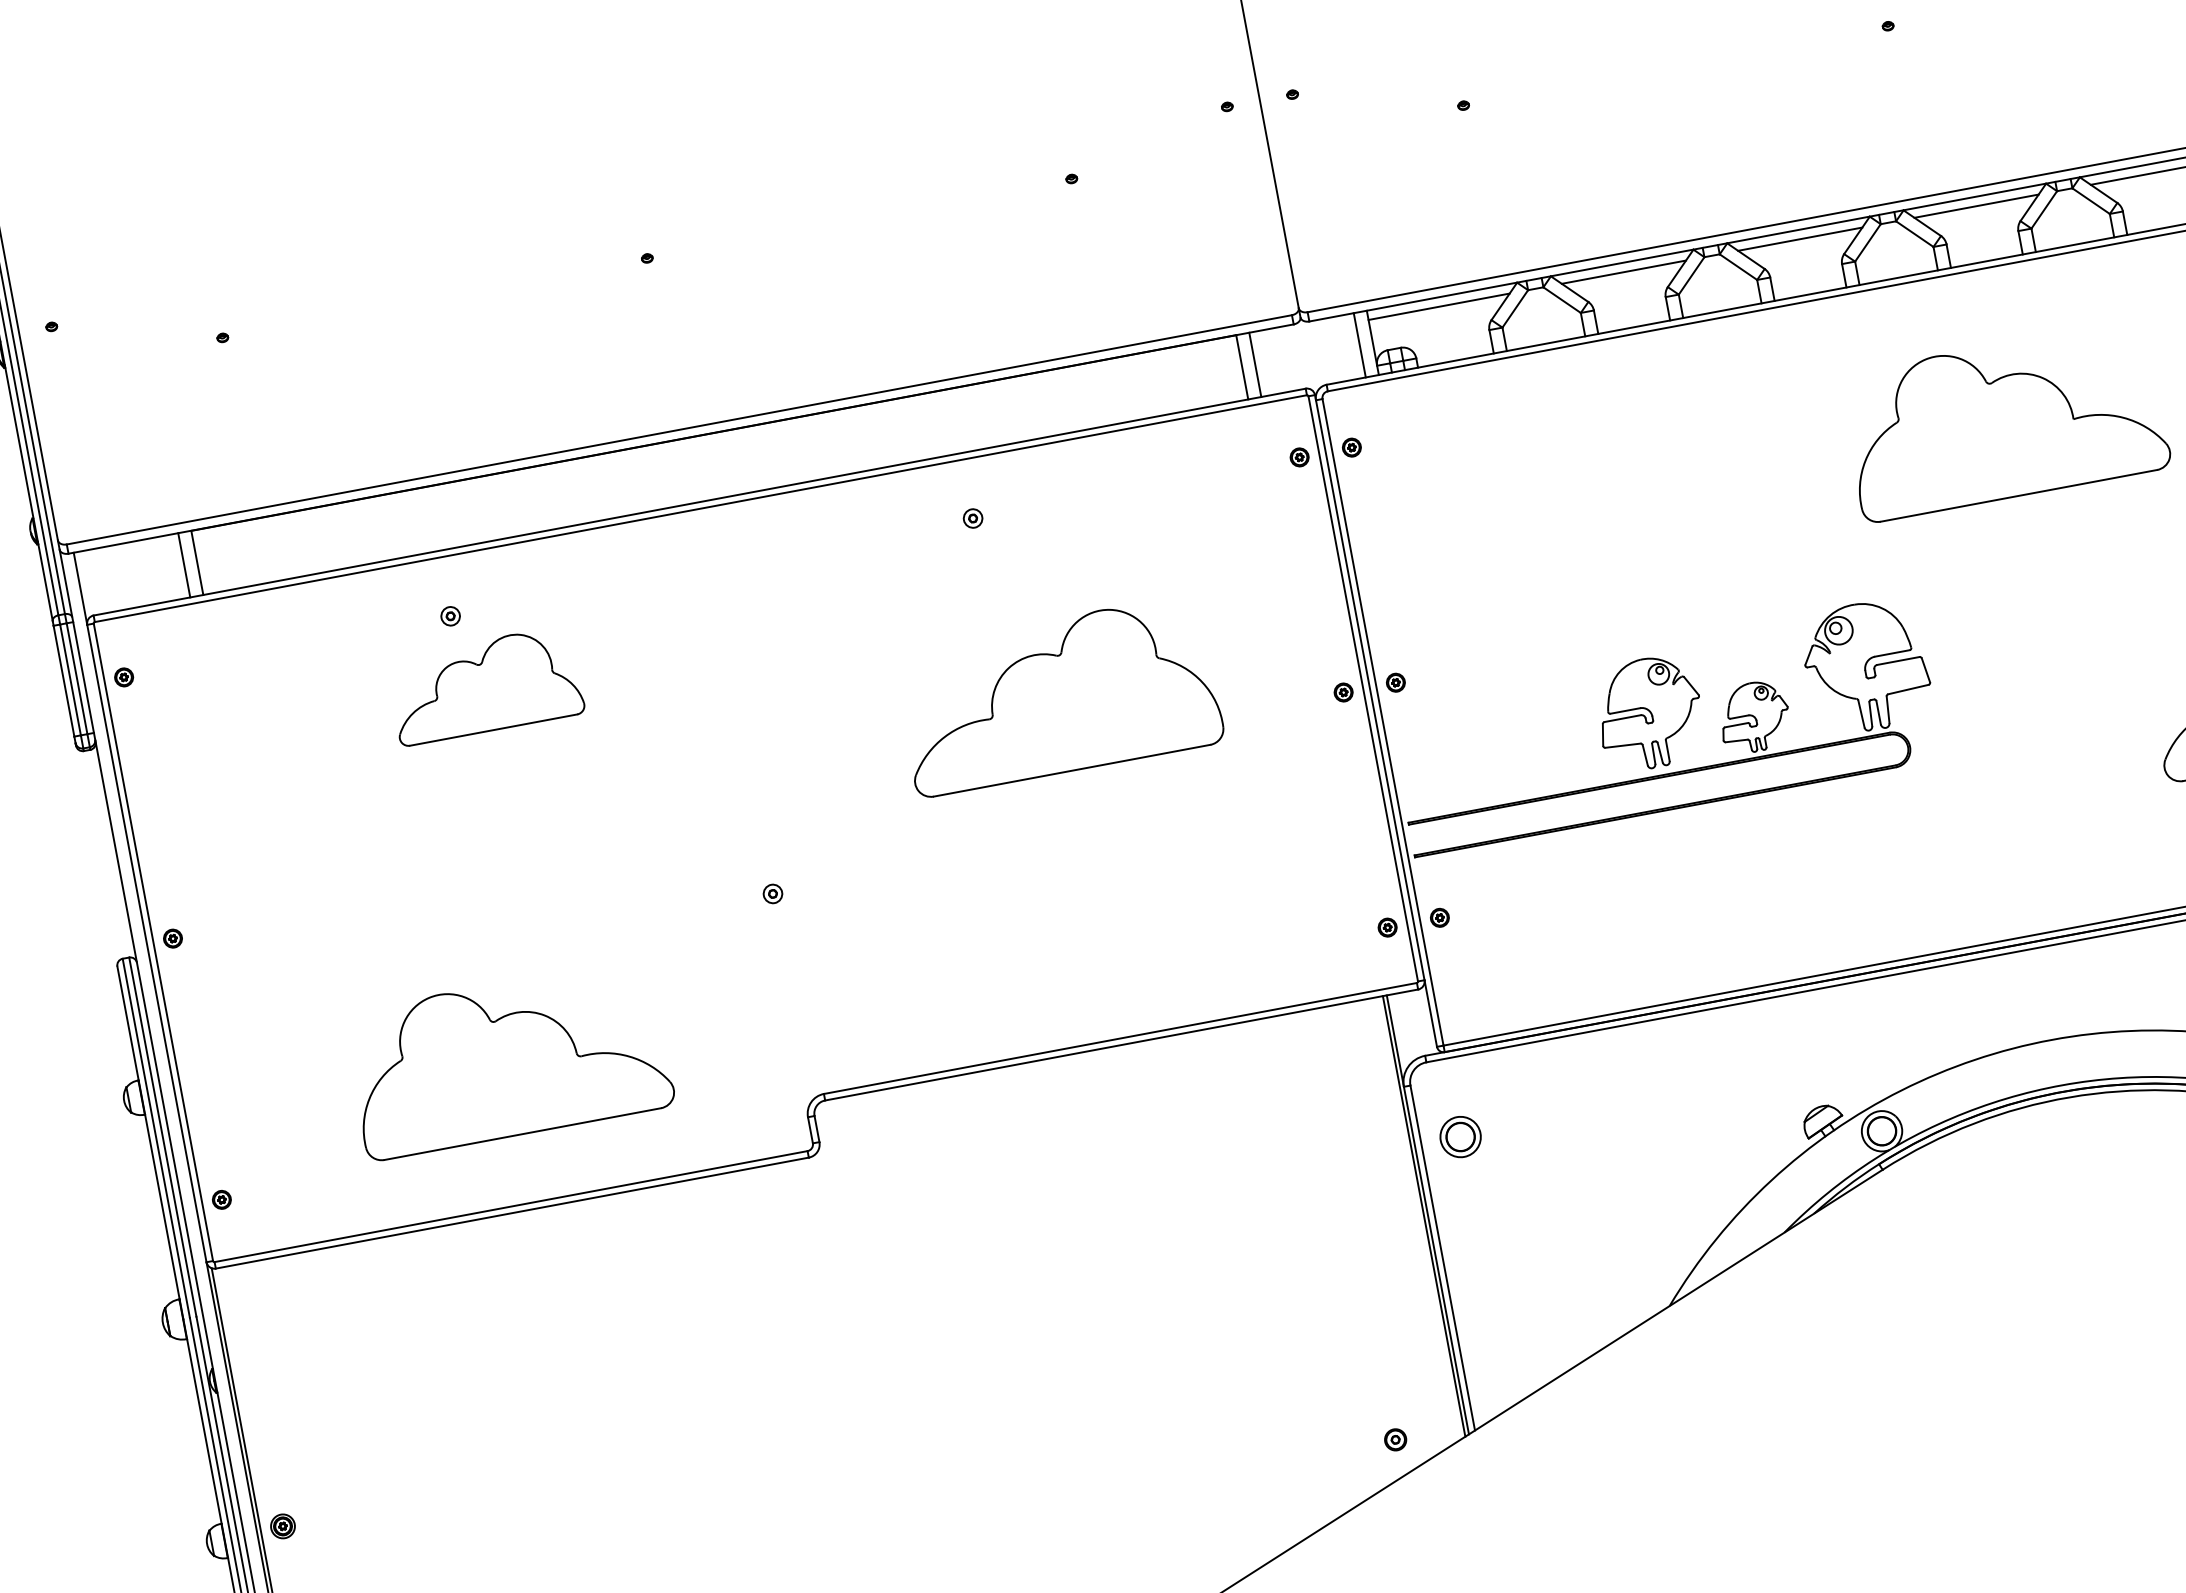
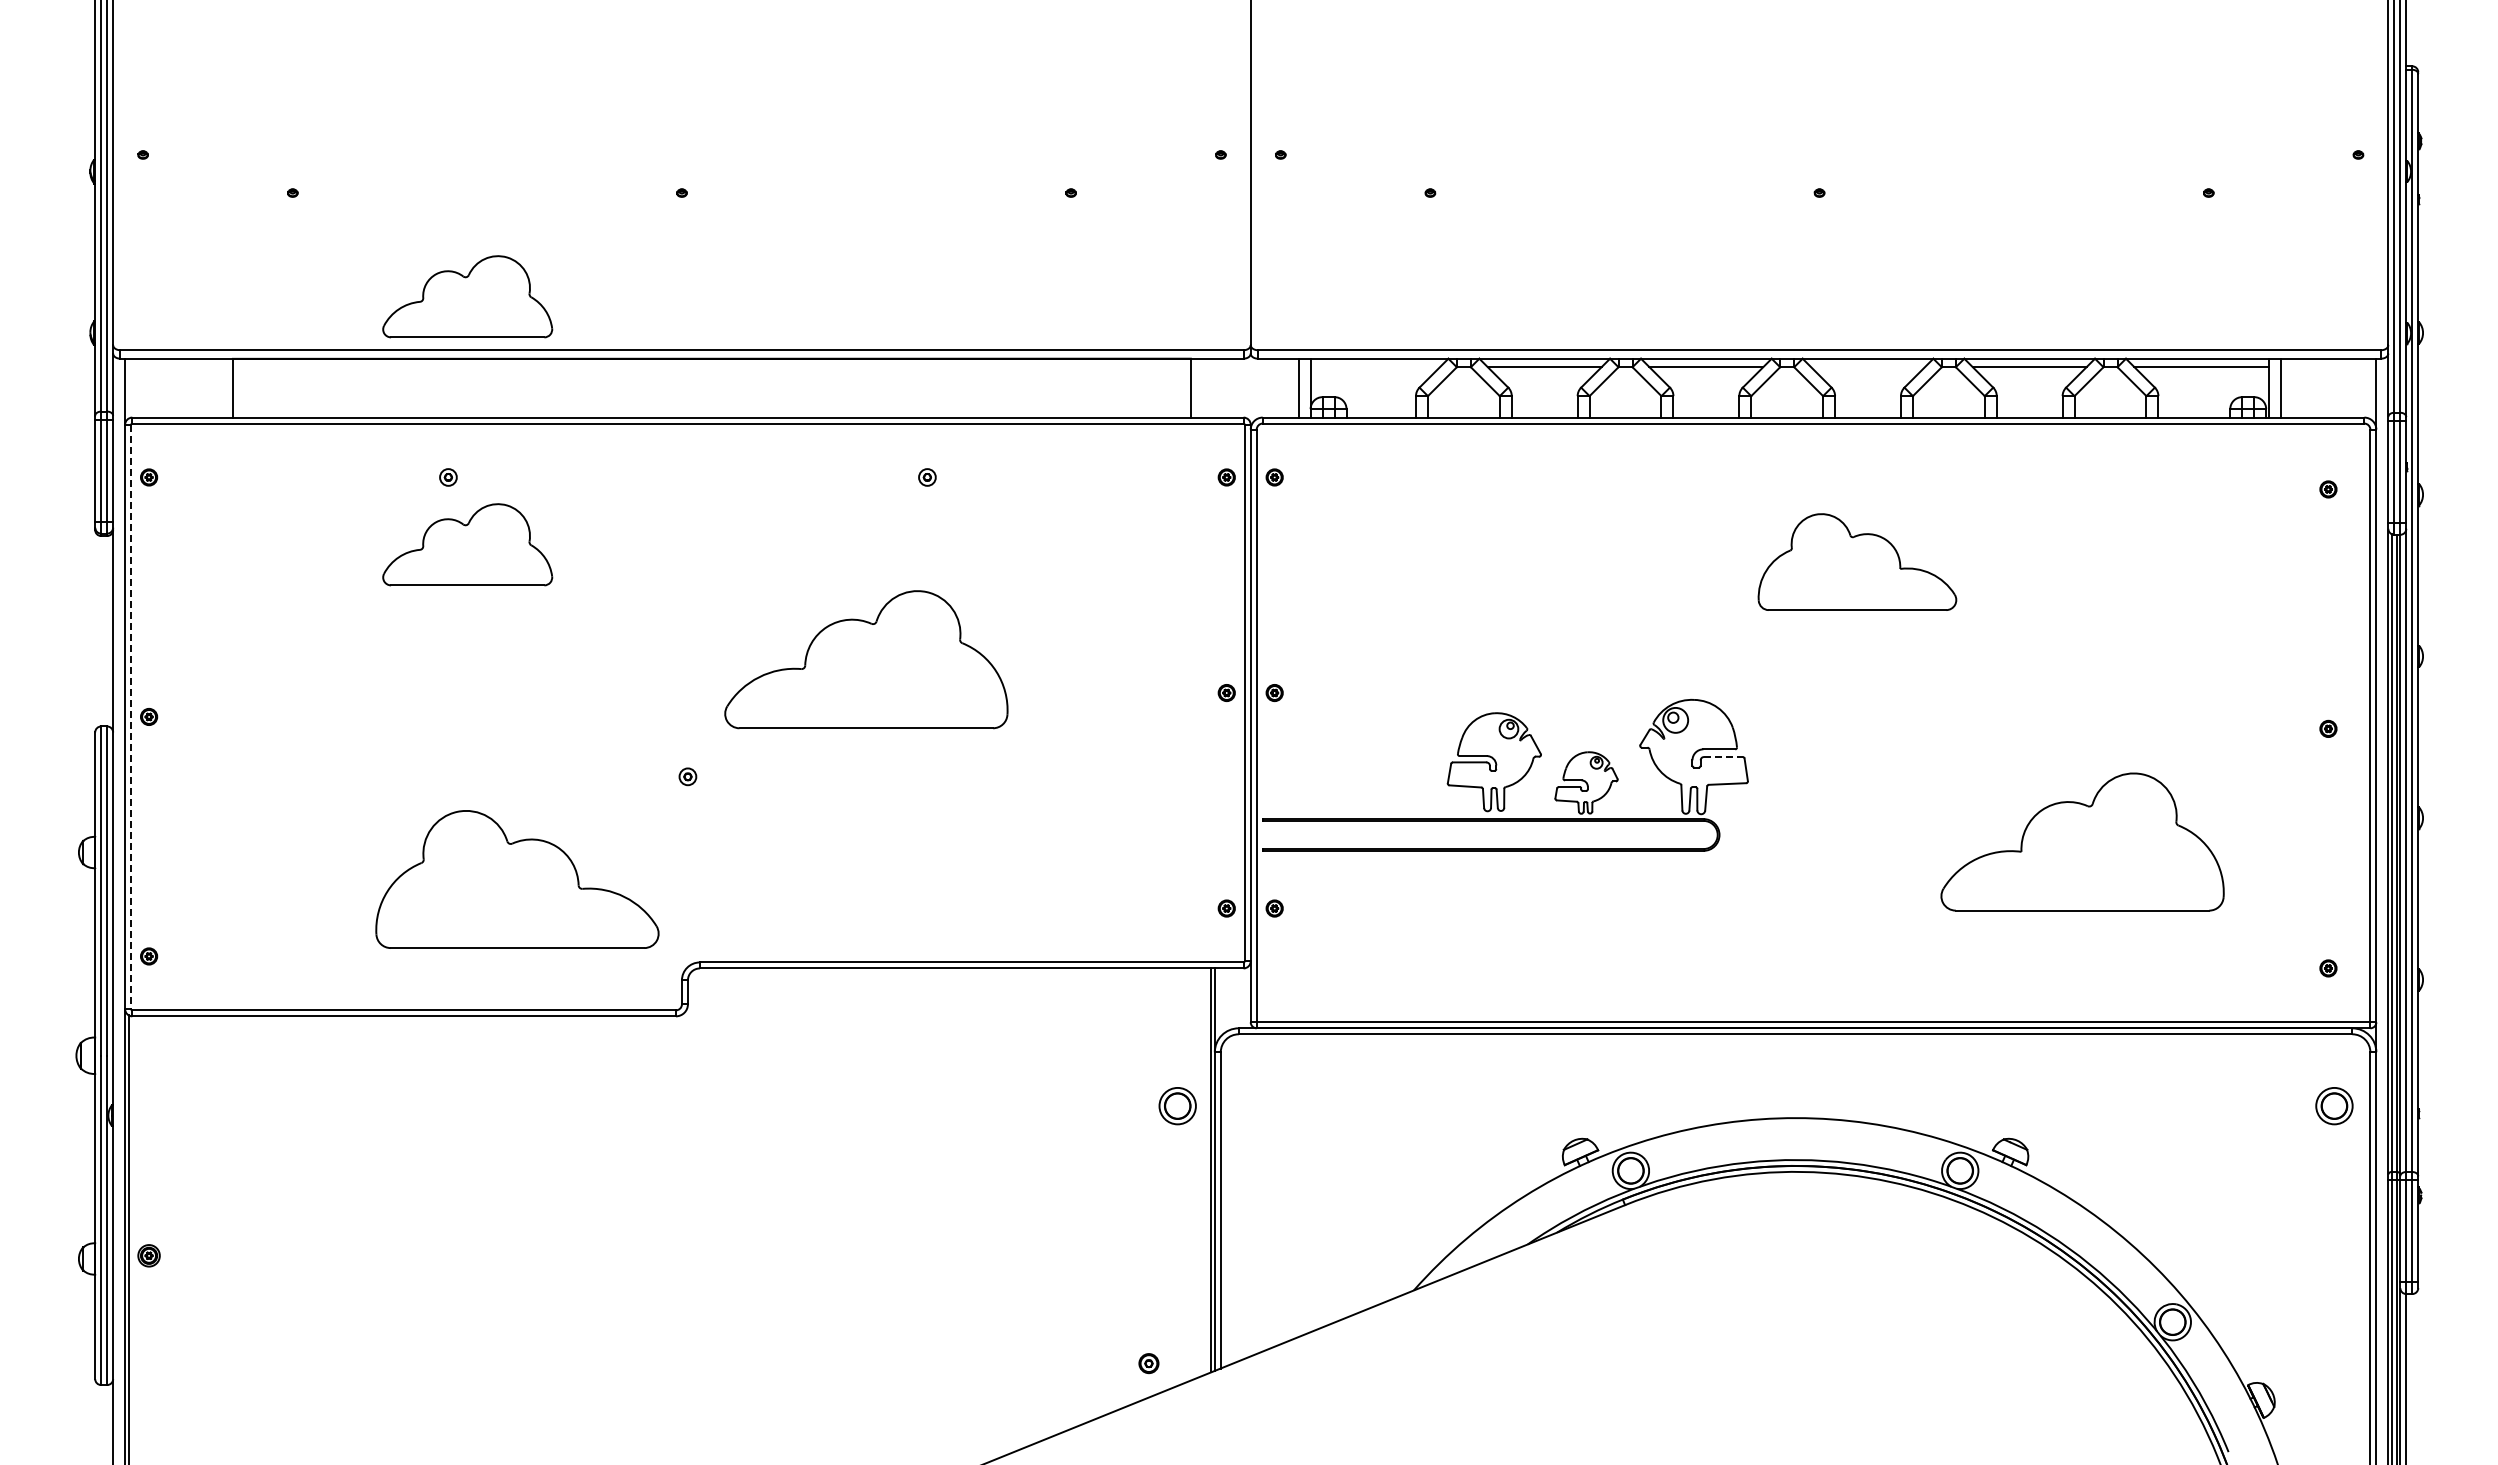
line: (1976, 206) -> (1867, 367), removed
line: (1439, 307) -> (1375, 367), removed
line: (1254, 364) -> (1202, 387), removed
part: (434, 415) -> (467, 296), added
part: (2004, 420) -> (1857, 561), size x0.7
line: (183, 564) -> (220, 387), removed
line: (1898, 661) -> (1723, 757), solid -> dashed
part: (1058, 695) -> (866, 659), moved
line: (153, 942) -> (131, 717), solid -> dashed
part: (508, 1059) -> (517, 879), moved
part: (1460, 1137) -> (1177, 1106), moved

